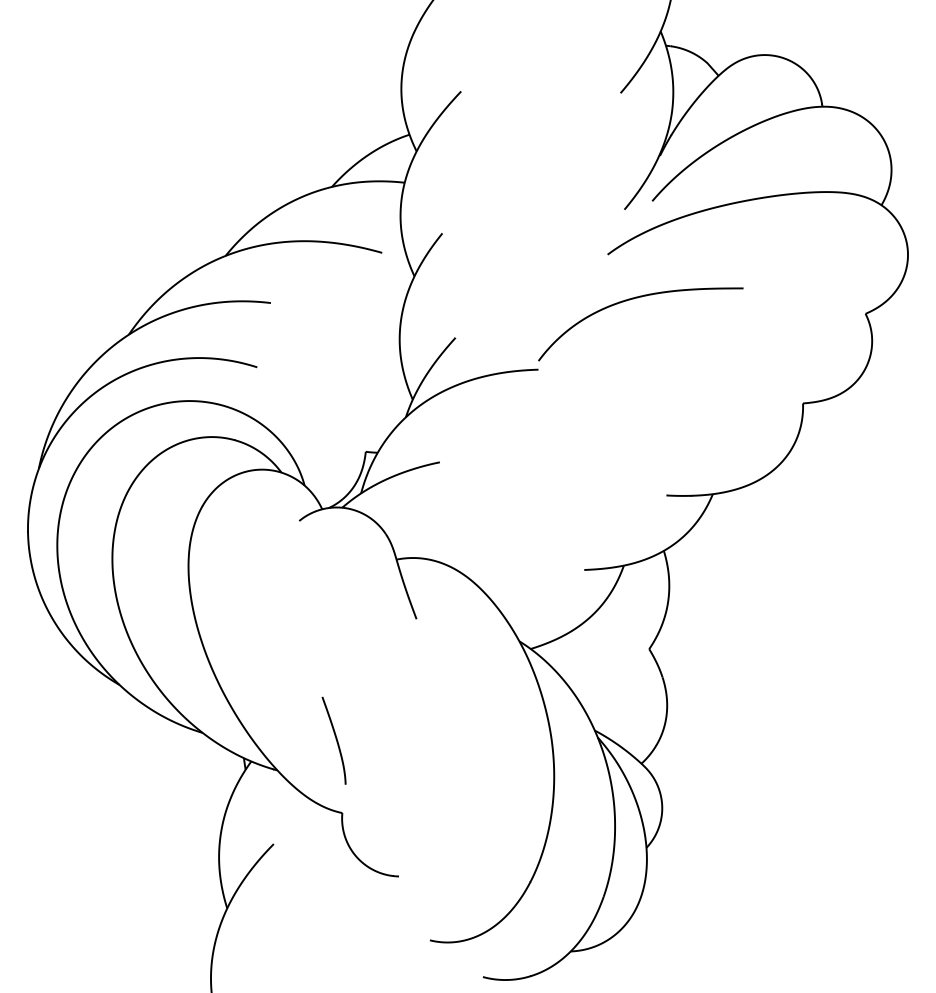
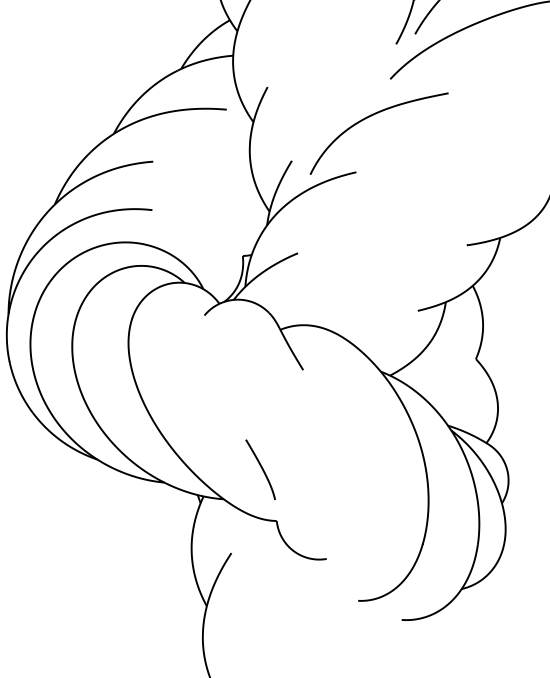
curve: (633, 299) -> (370, 116), moved

